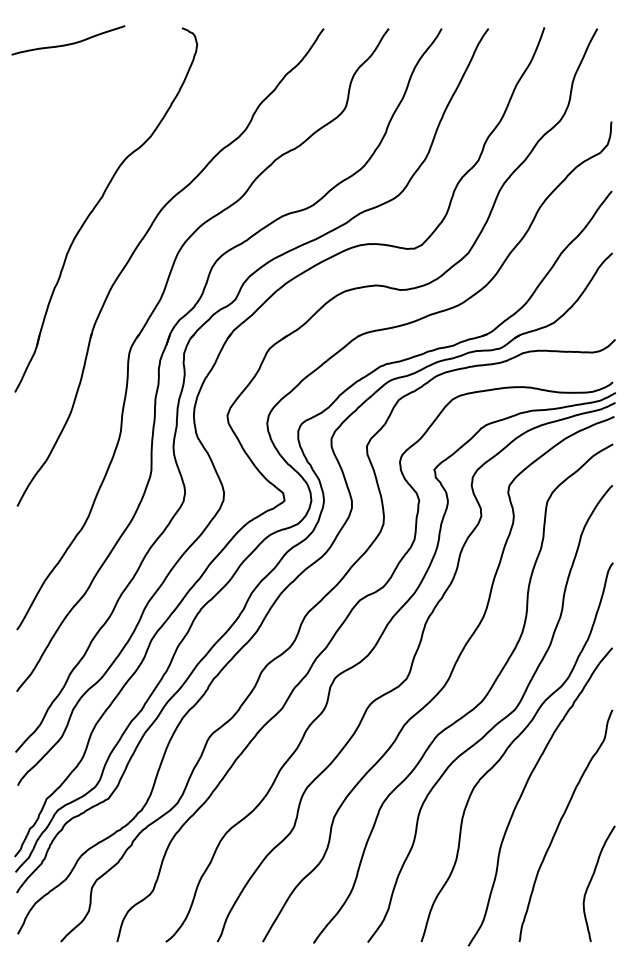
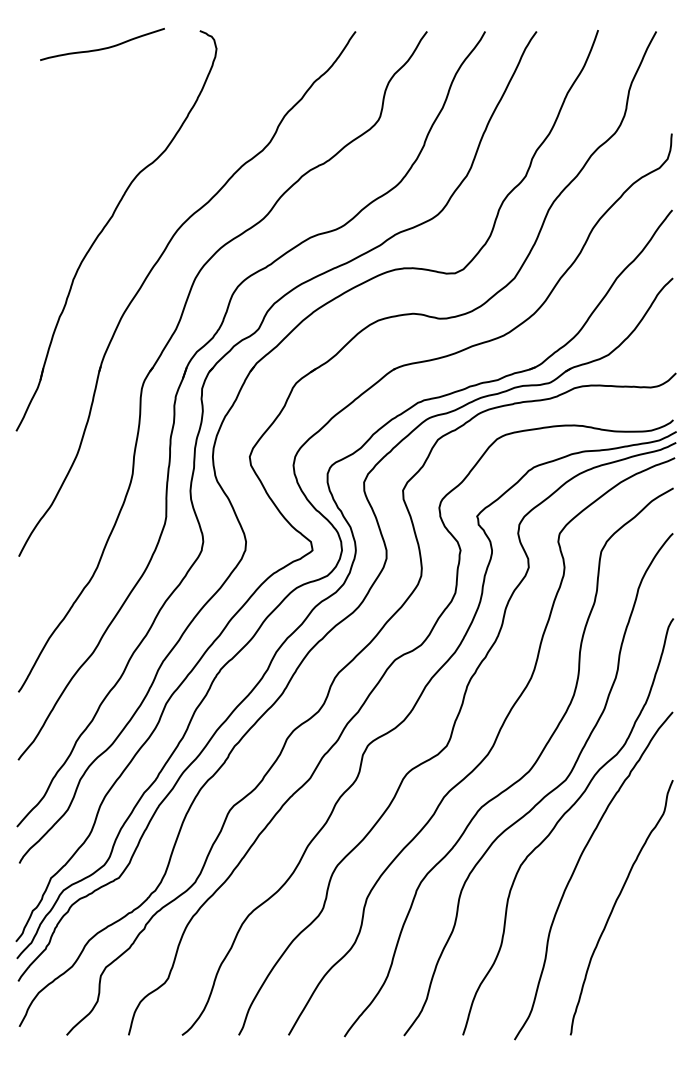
curve: (68, 43) -> (102, 47), moved
curve: (592, 879) -> (650, 966), removed

